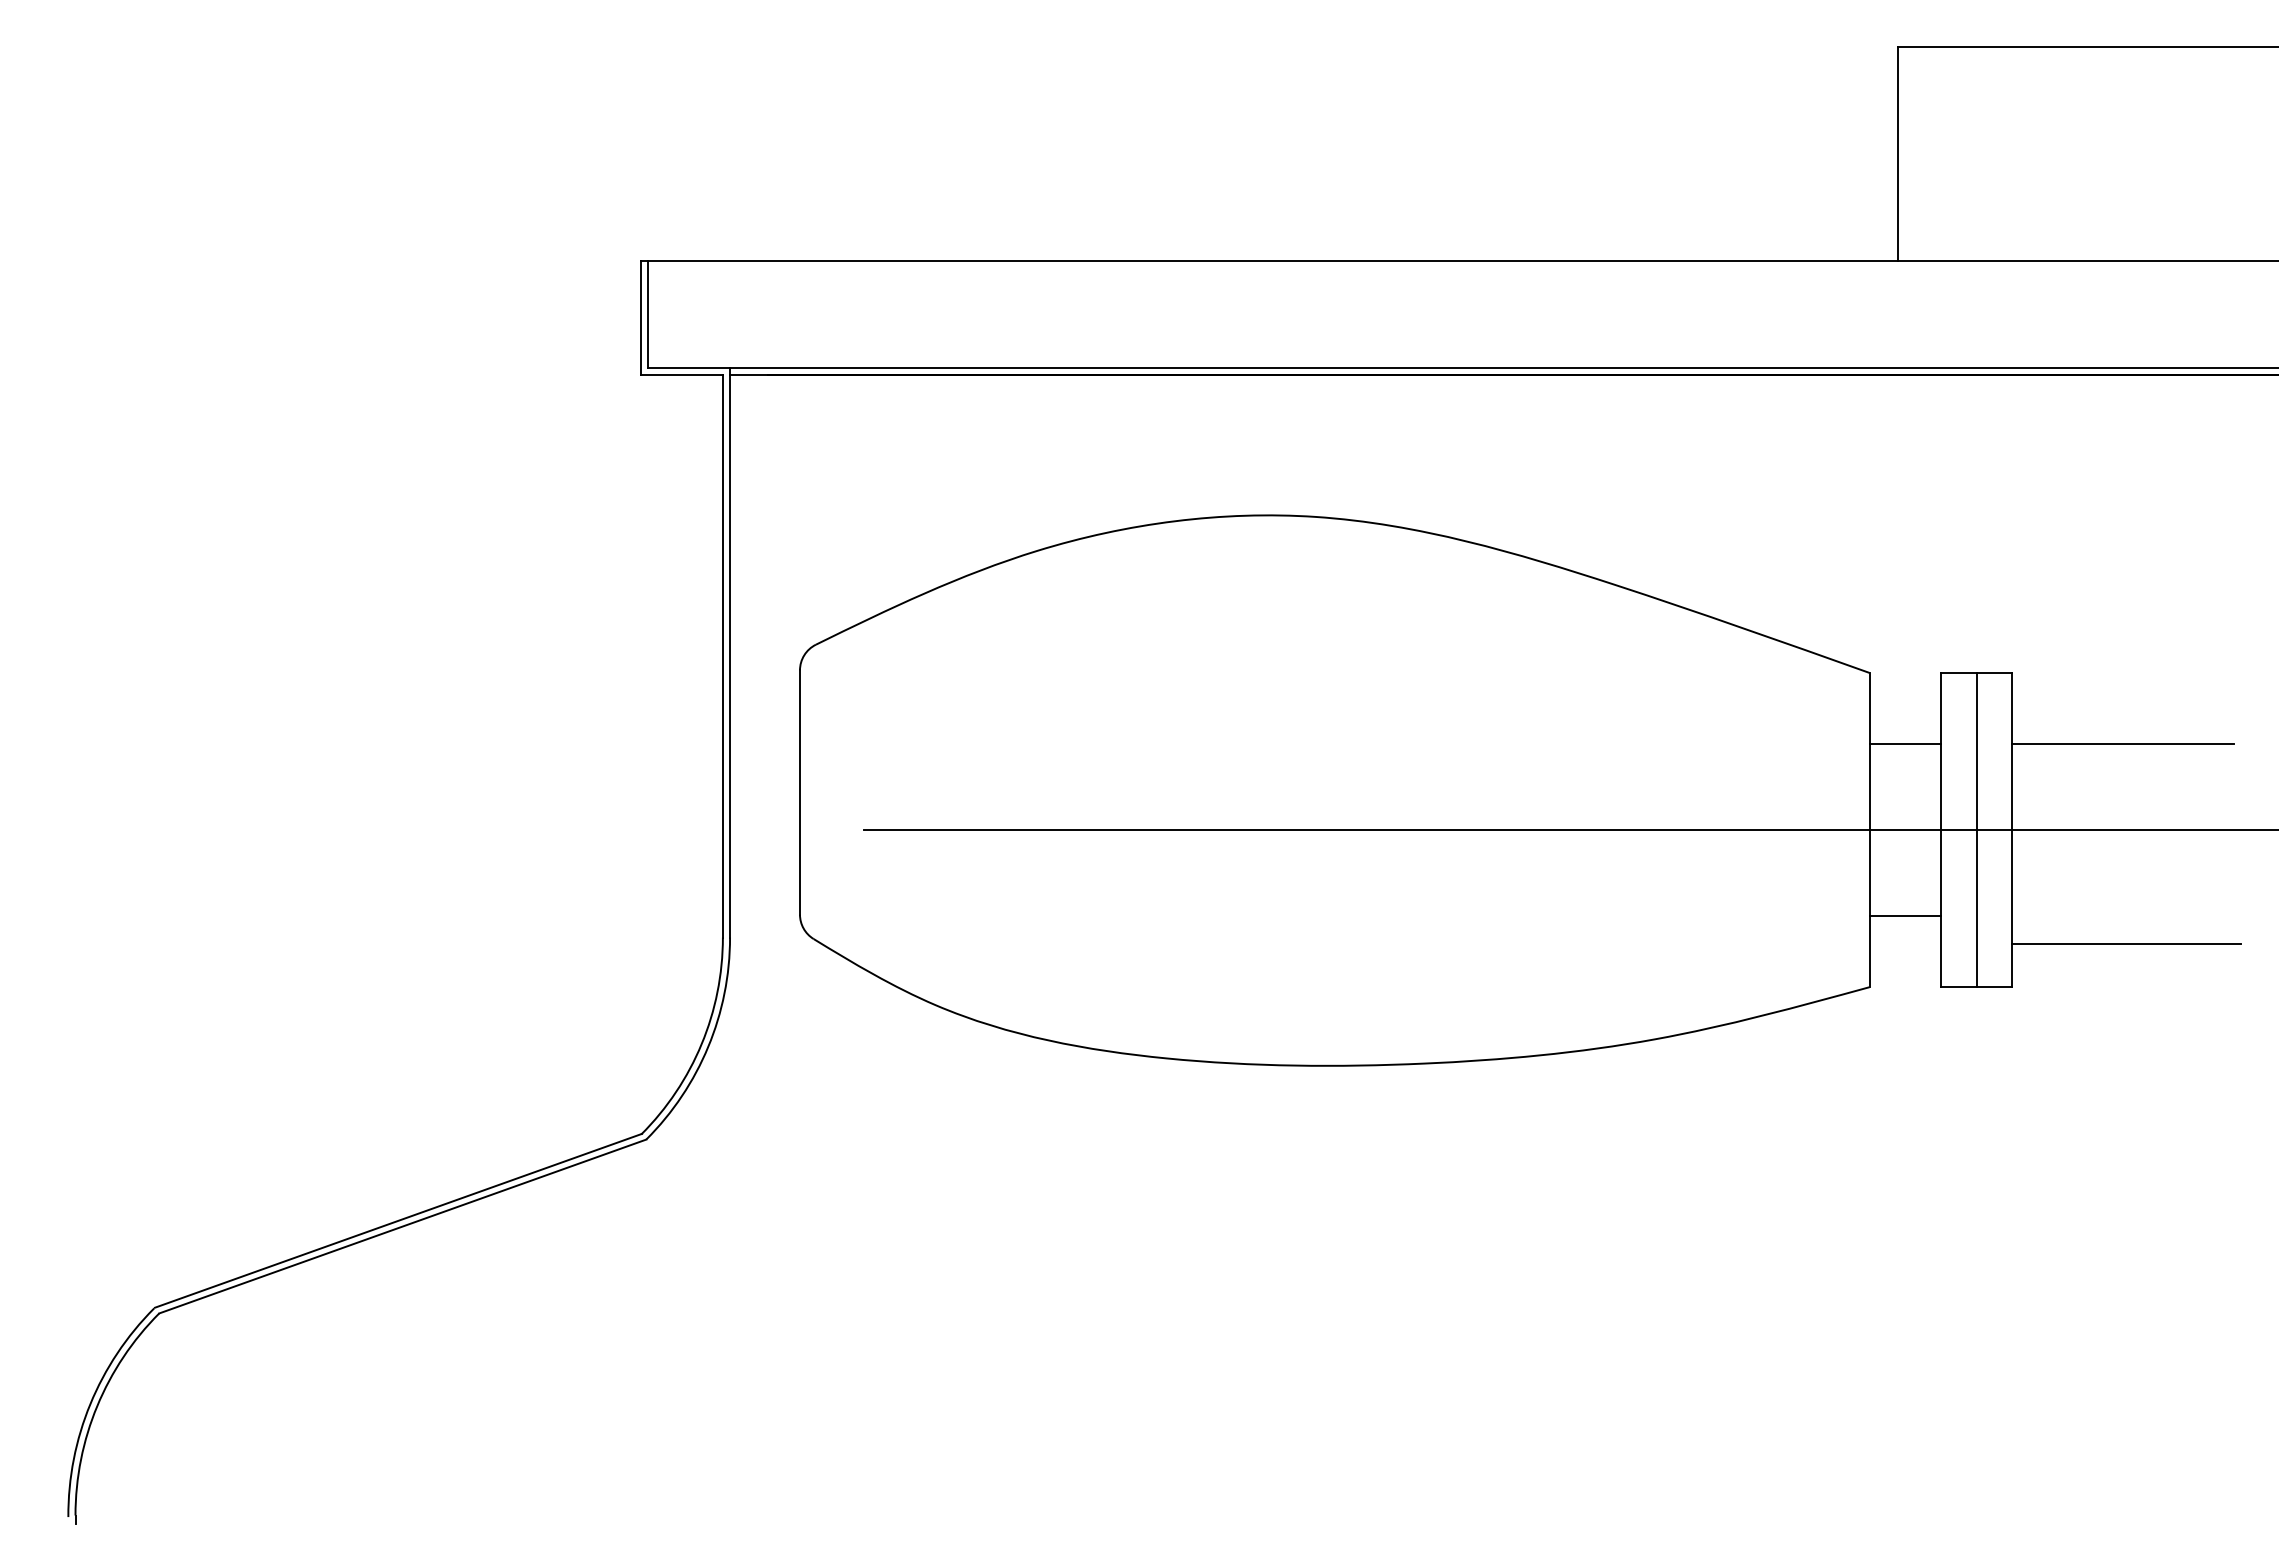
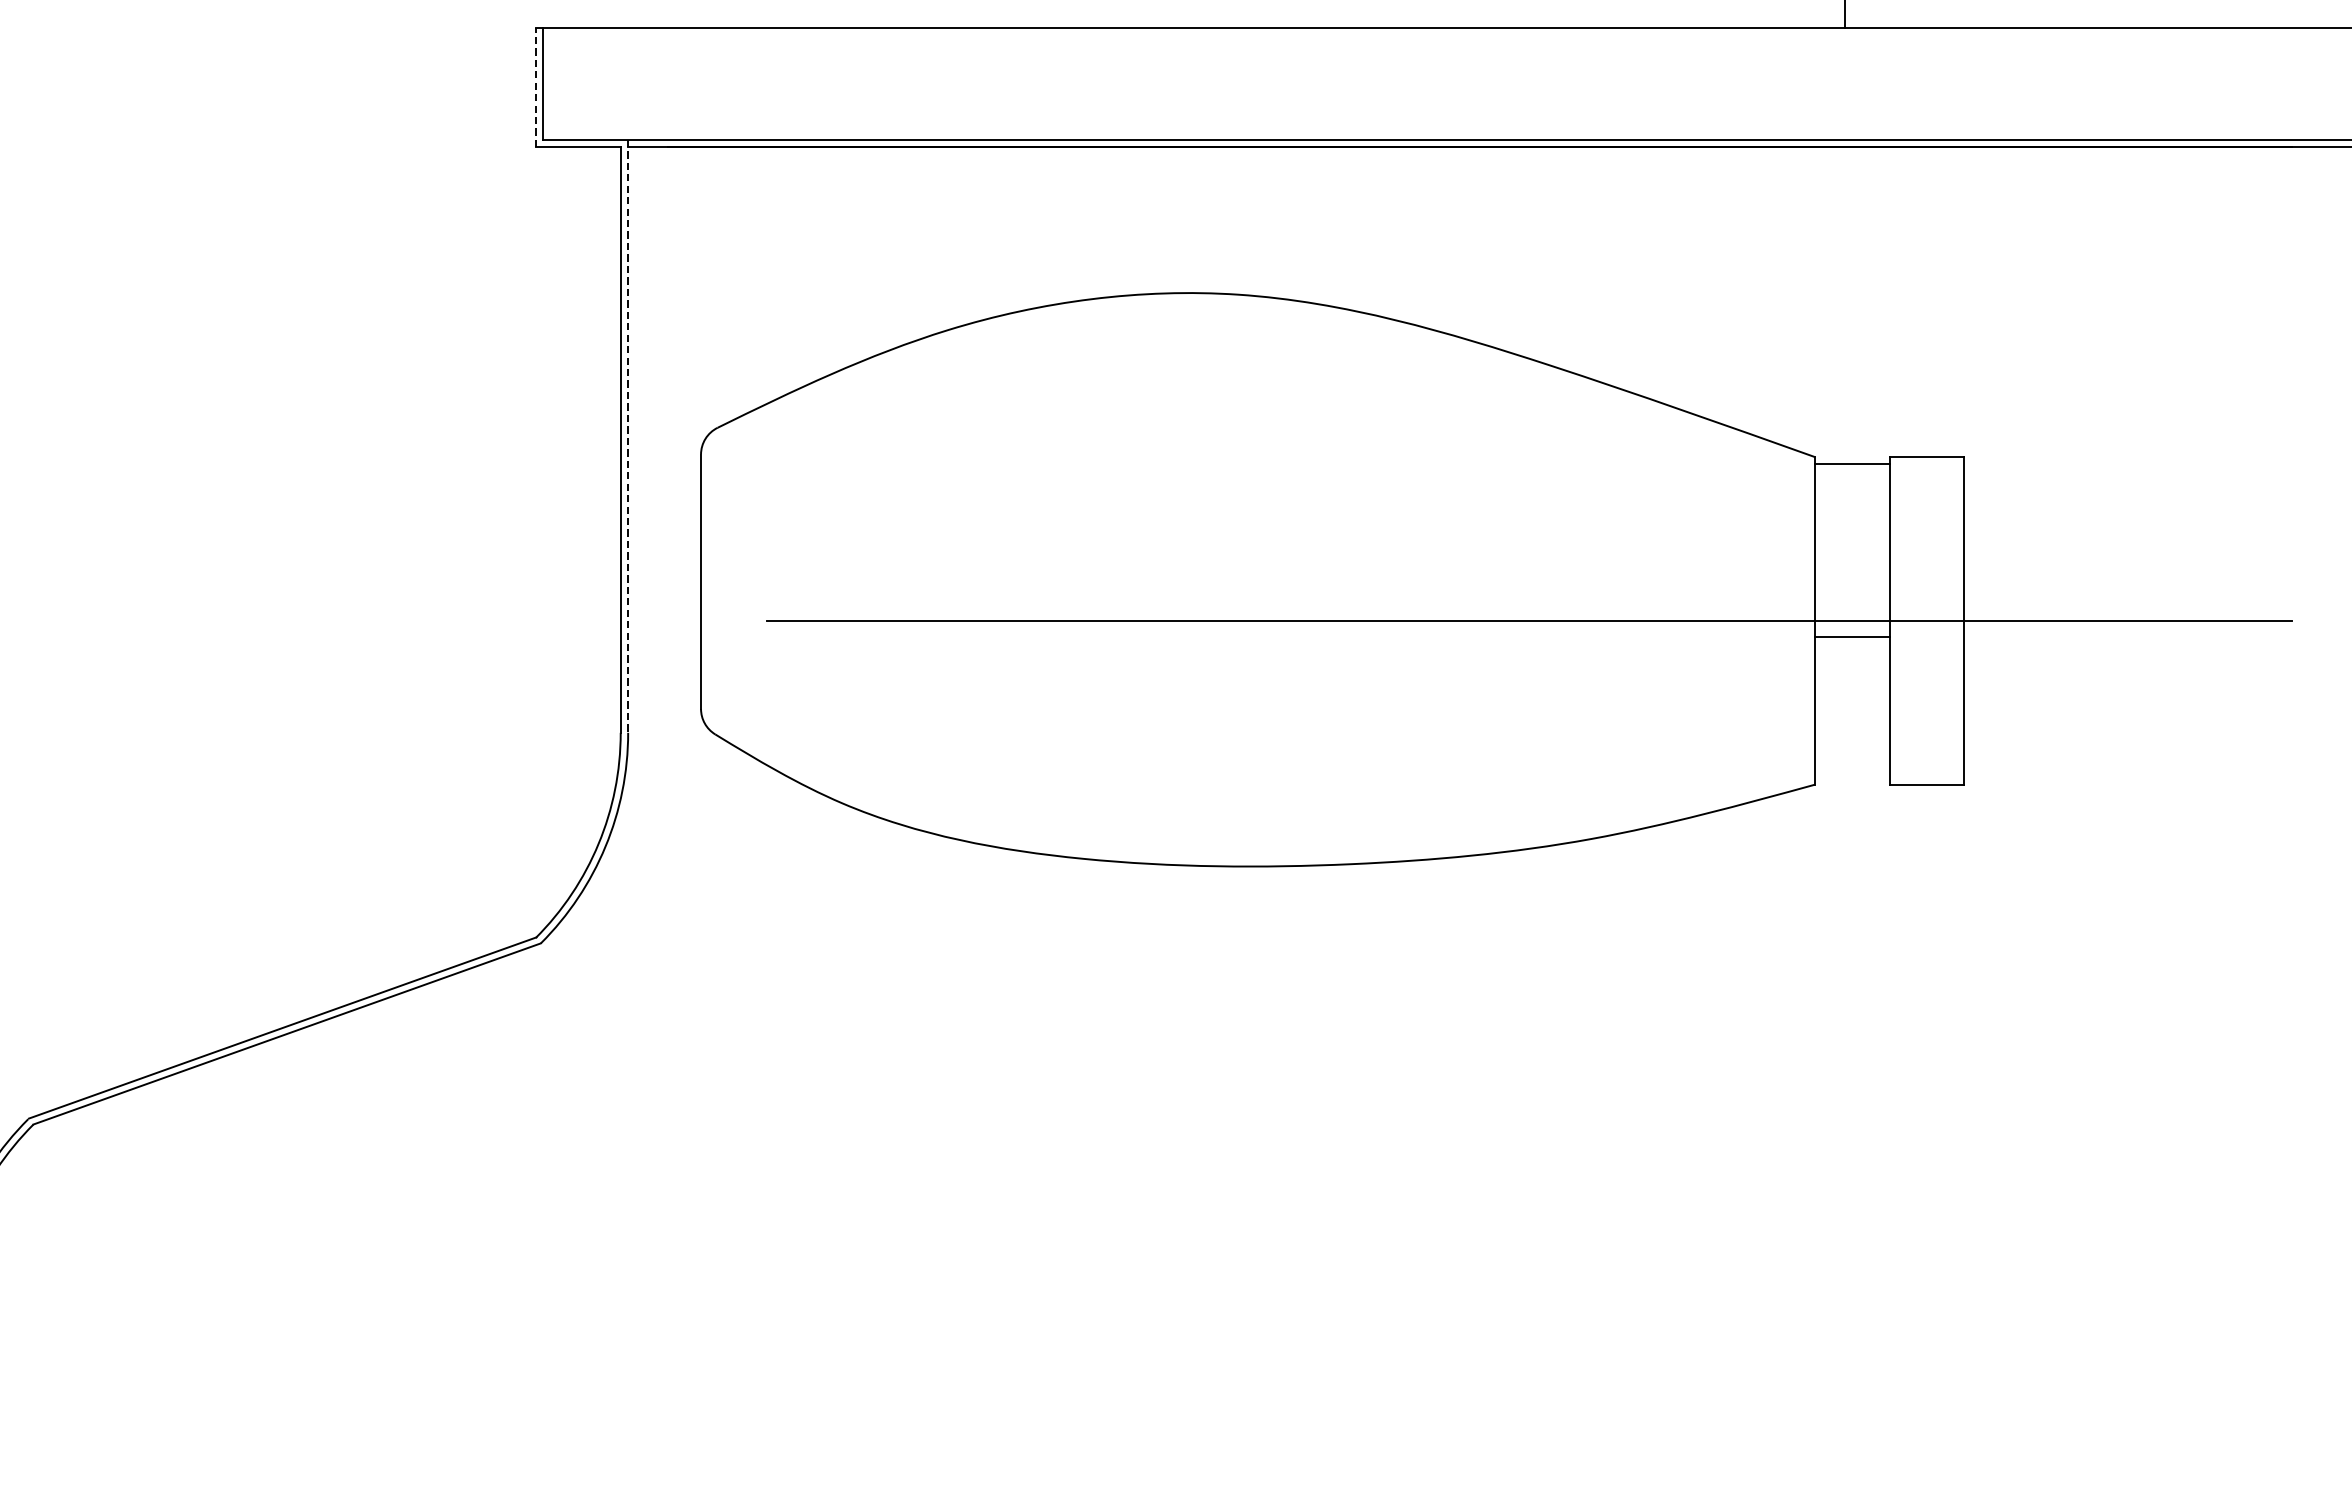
line: (641, 317) -> (535, 86), solid -> dashed
line: (730, 652) -> (628, 435), solid -> dashed
line: (1905, 744) -> (1852, 464), moved
line: (2122, 744) -> (2078, 531), removed
line: (1976, 829) -> (1926, 620), removed
line: (1905, 915) -> (1852, 636), moved
line: (2126, 944) -> (2082, 740), removed

